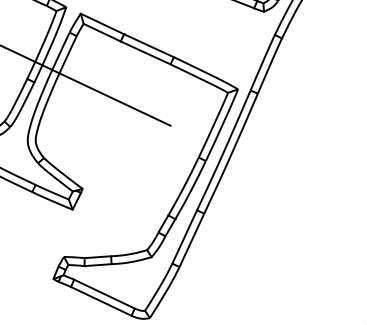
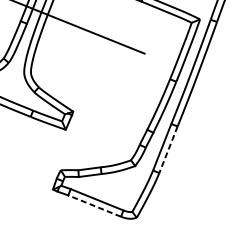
line: (191, 240) -> (168, 149), solid -> dashed
line: (101, 301) -> (94, 206), solid -> dashed

